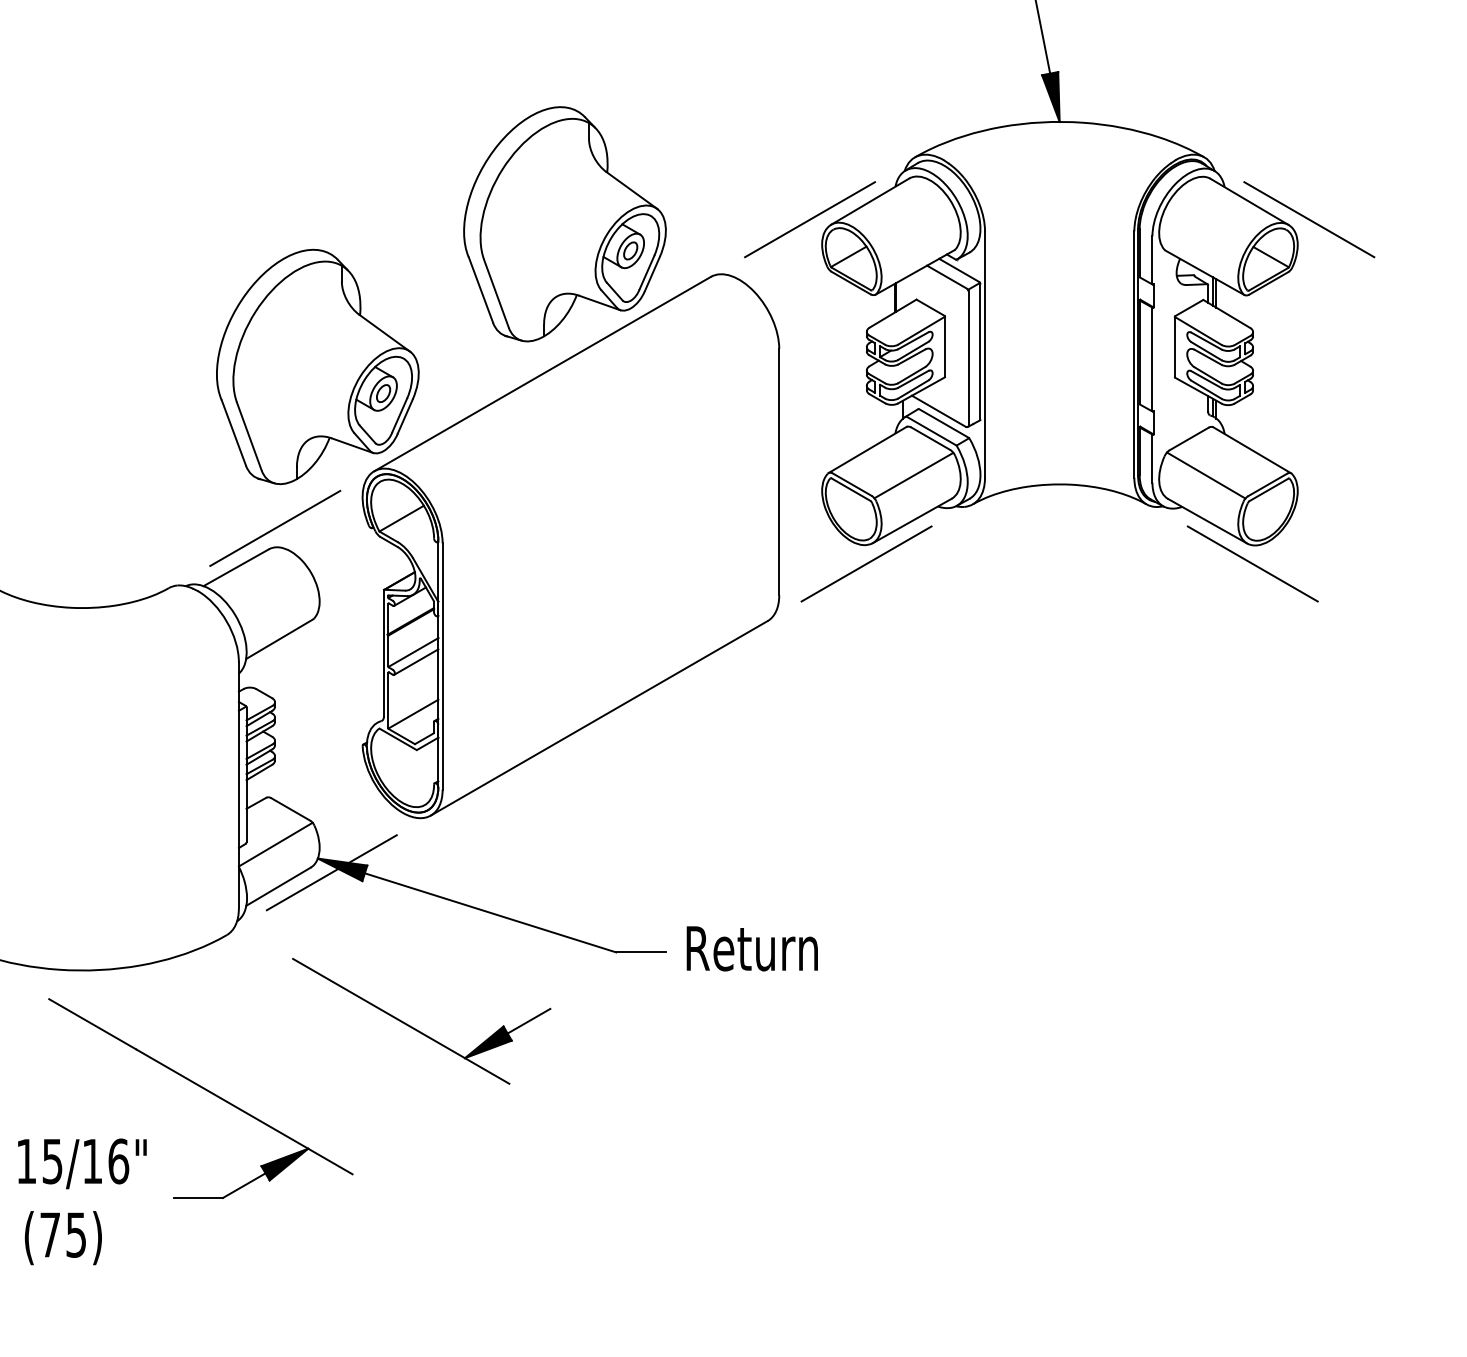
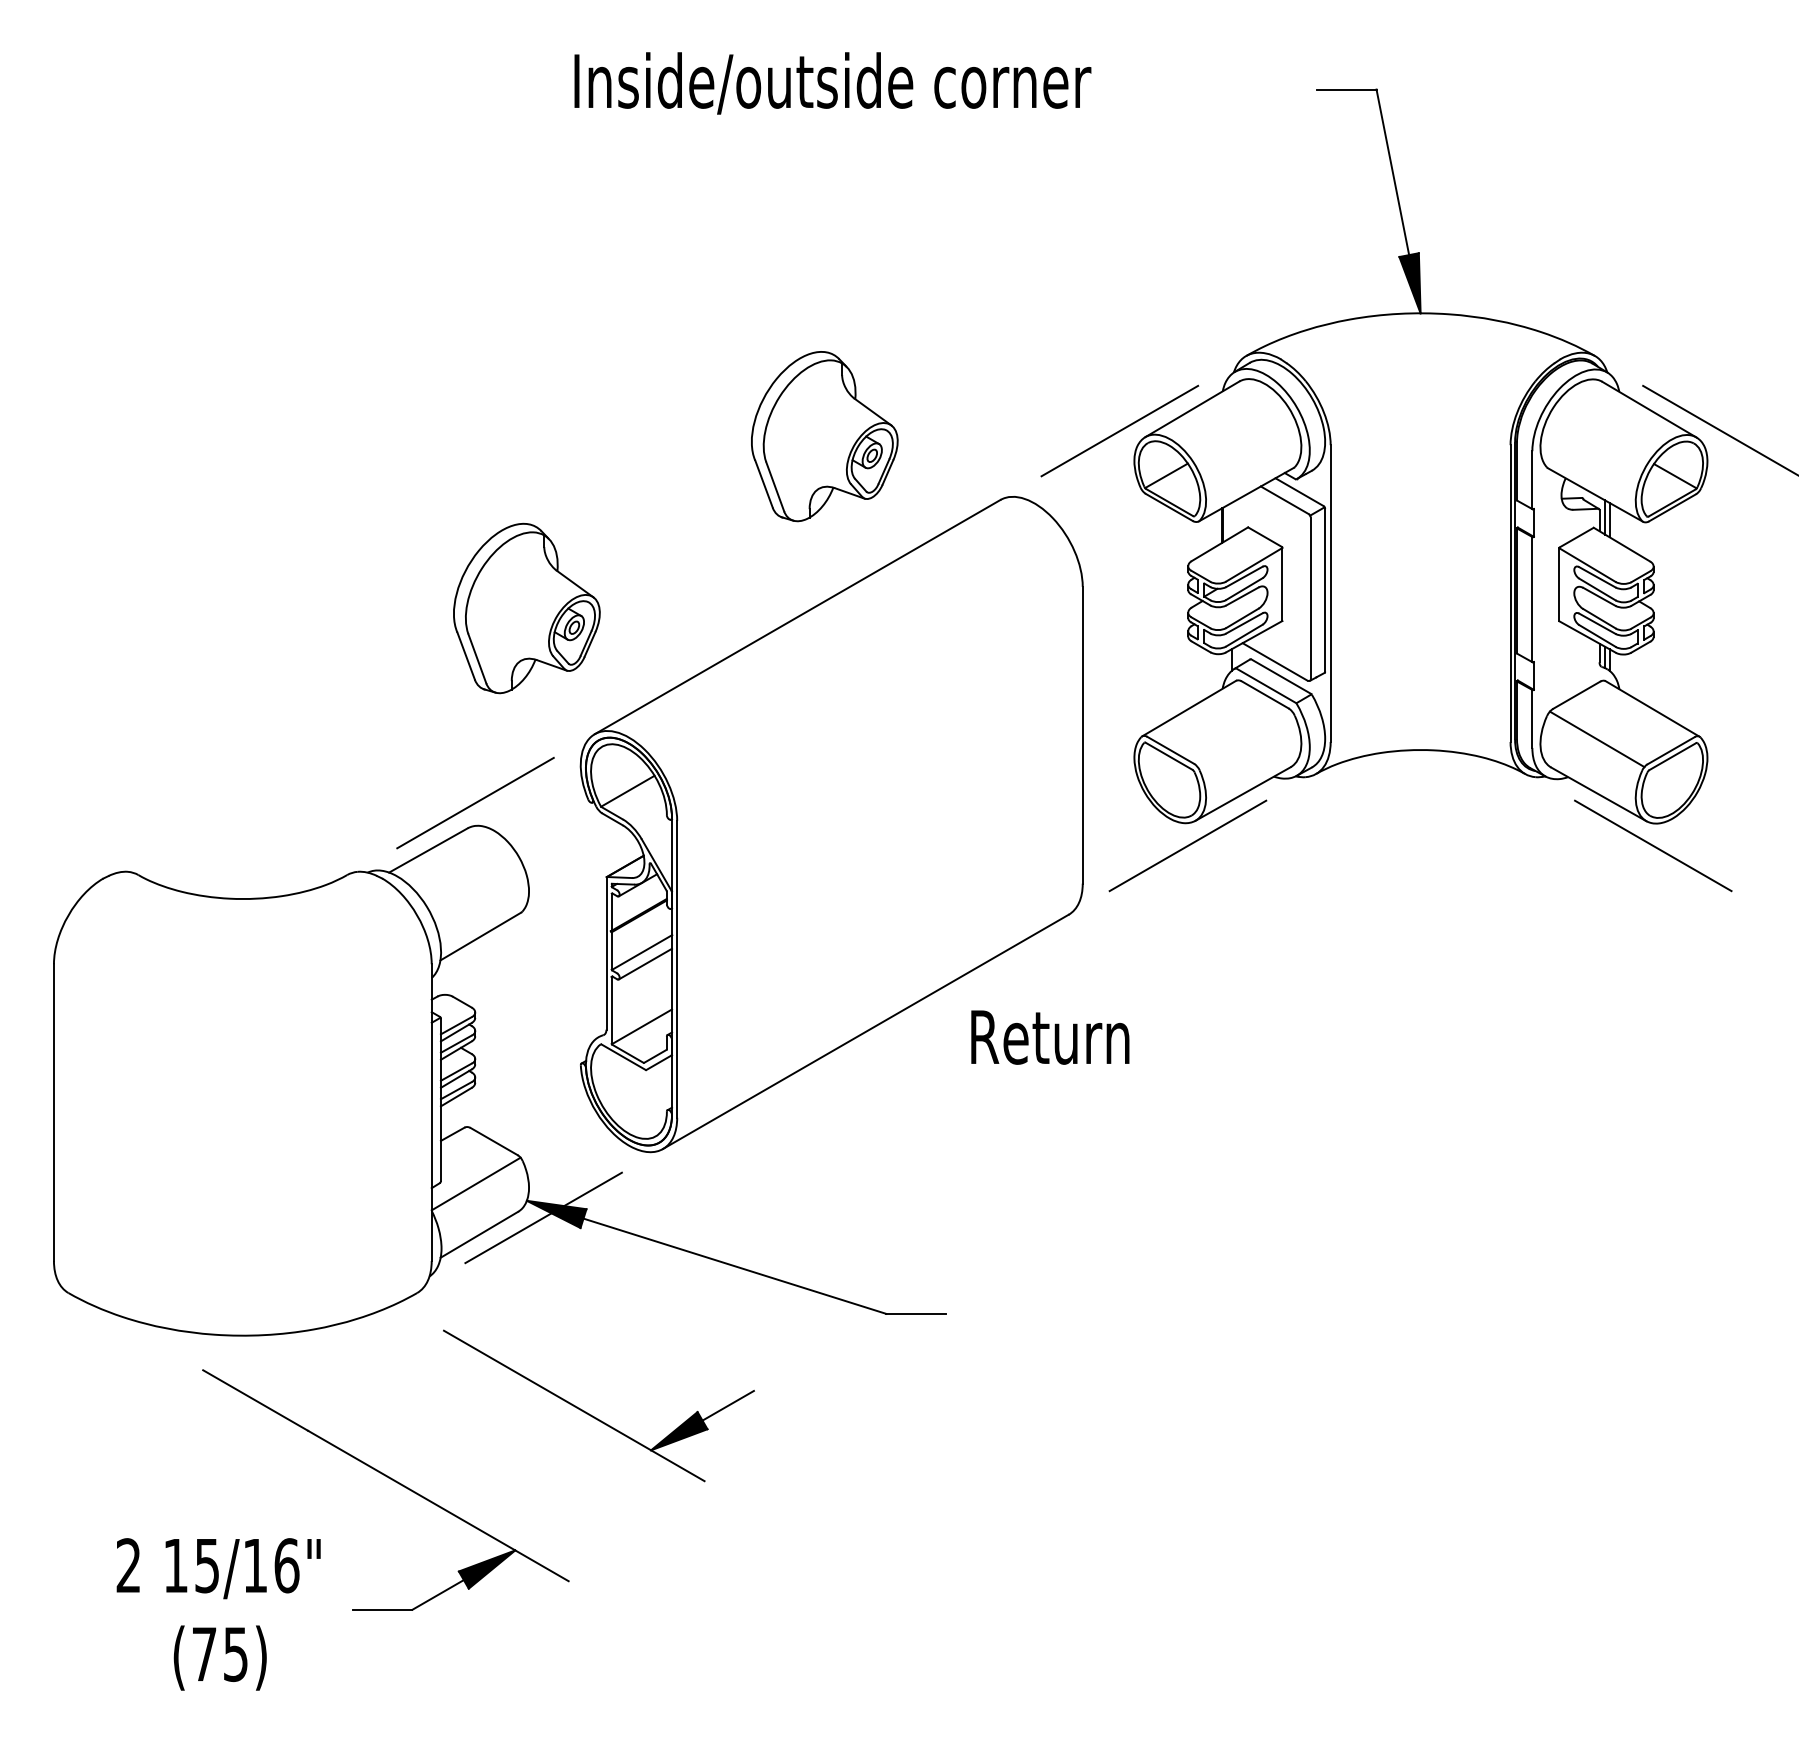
part: (564, 224) -> (824, 436), size x0.6
part: (317, 366) -> (526, 608), size x0.6
line: (913, 475) -> (1244, 739), removed
text: (752, 948) -> (1050, 1037), moved
part: (415, 1028) -> (591, 1414), moved

